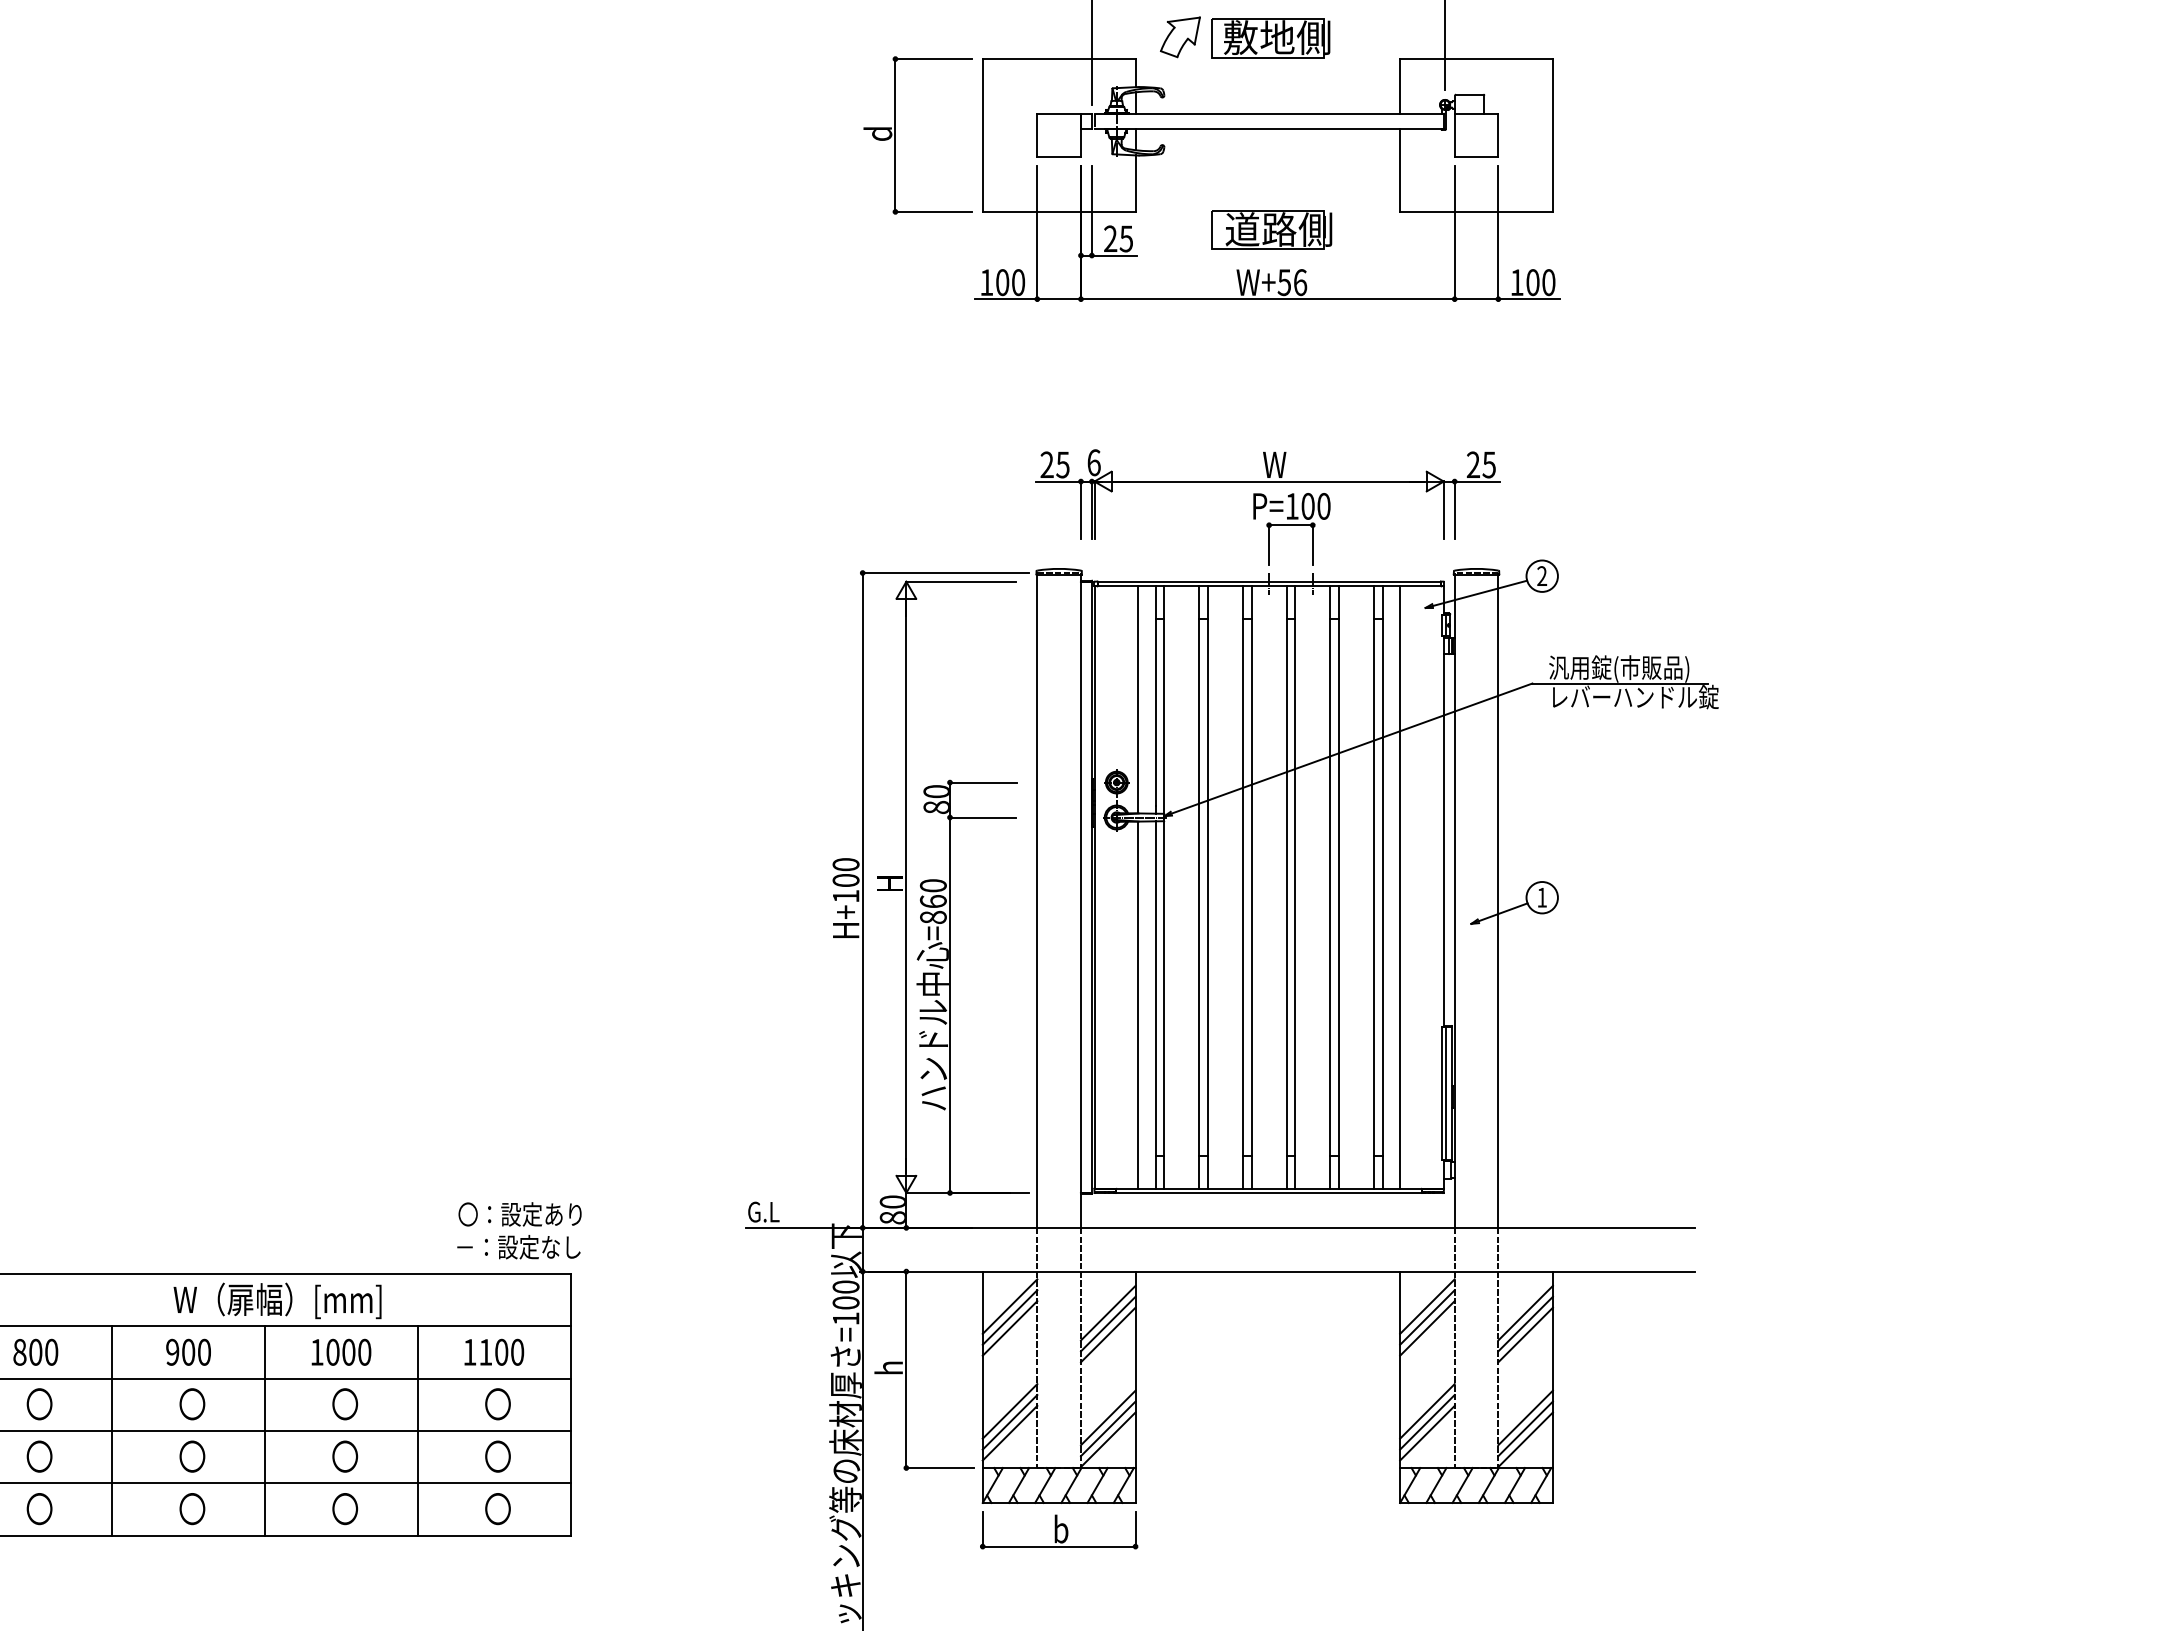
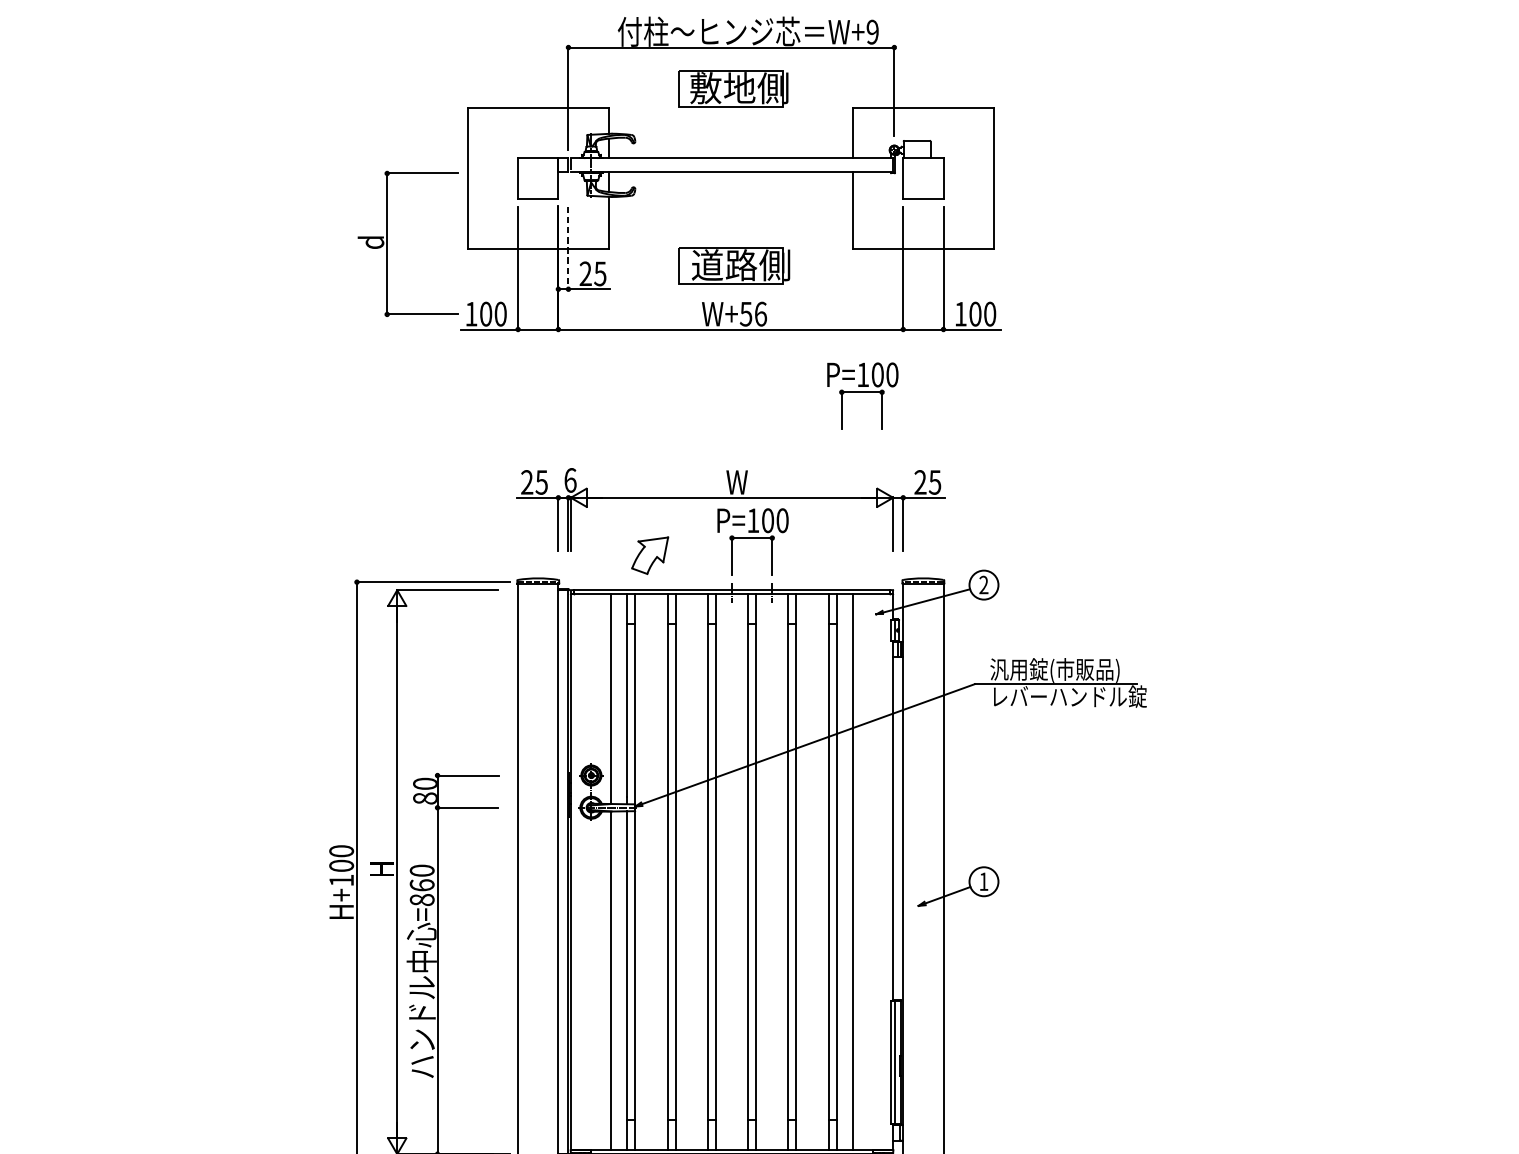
part: (1180, 37) -> (650, 555), moved
part: (895, 135) -> (387, 243), moved
line: (1091, 211) -> (568, 248), solid -> dashed
part: (1410, 371) -> (862, 396), added

